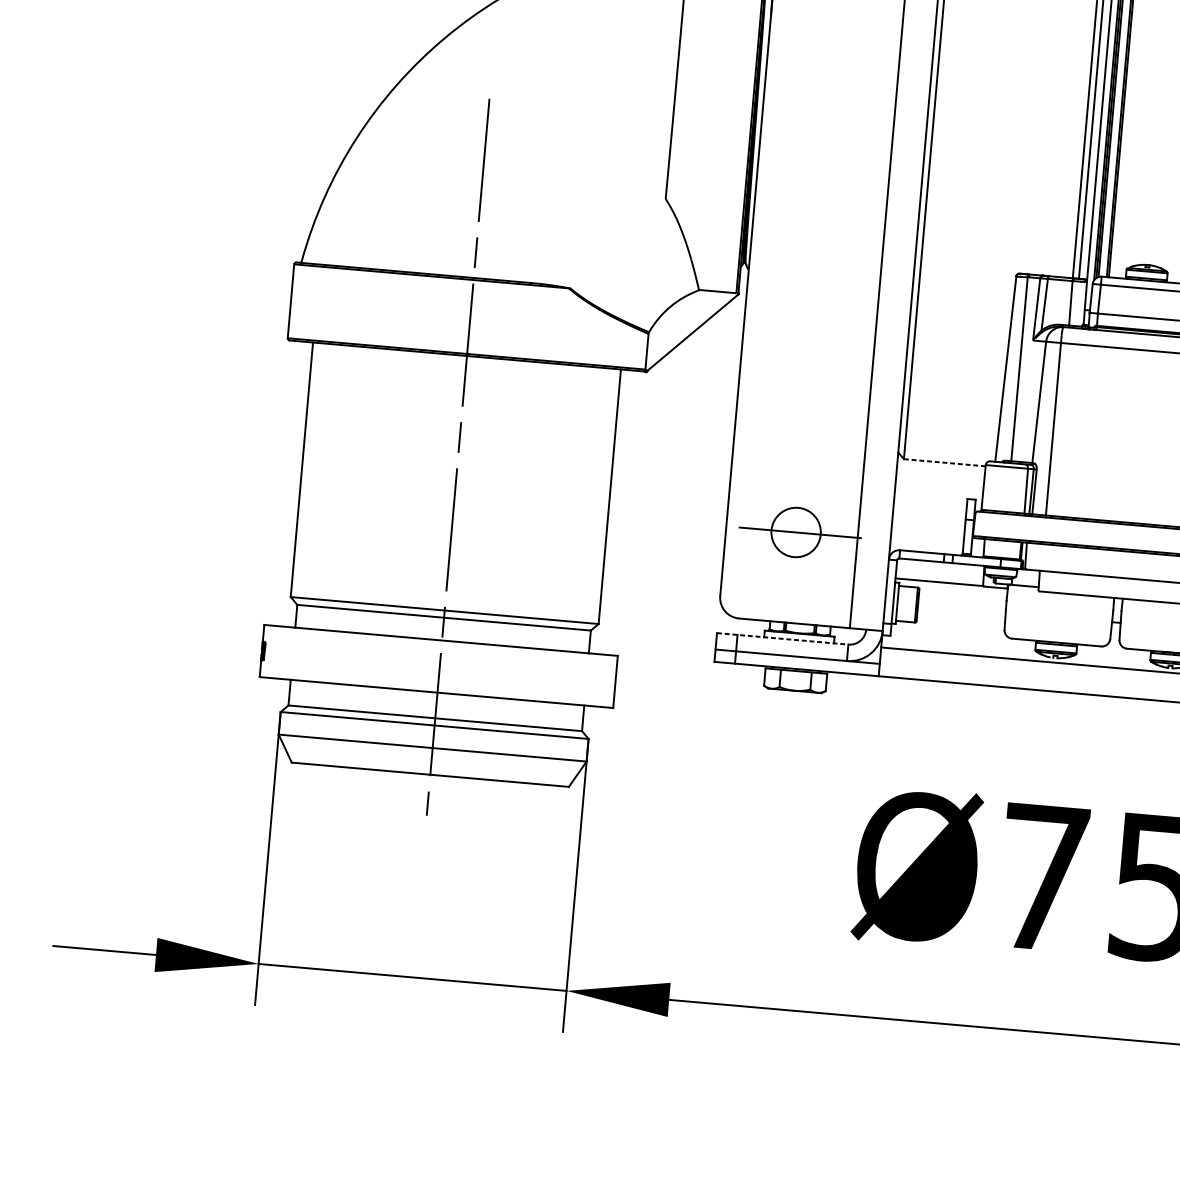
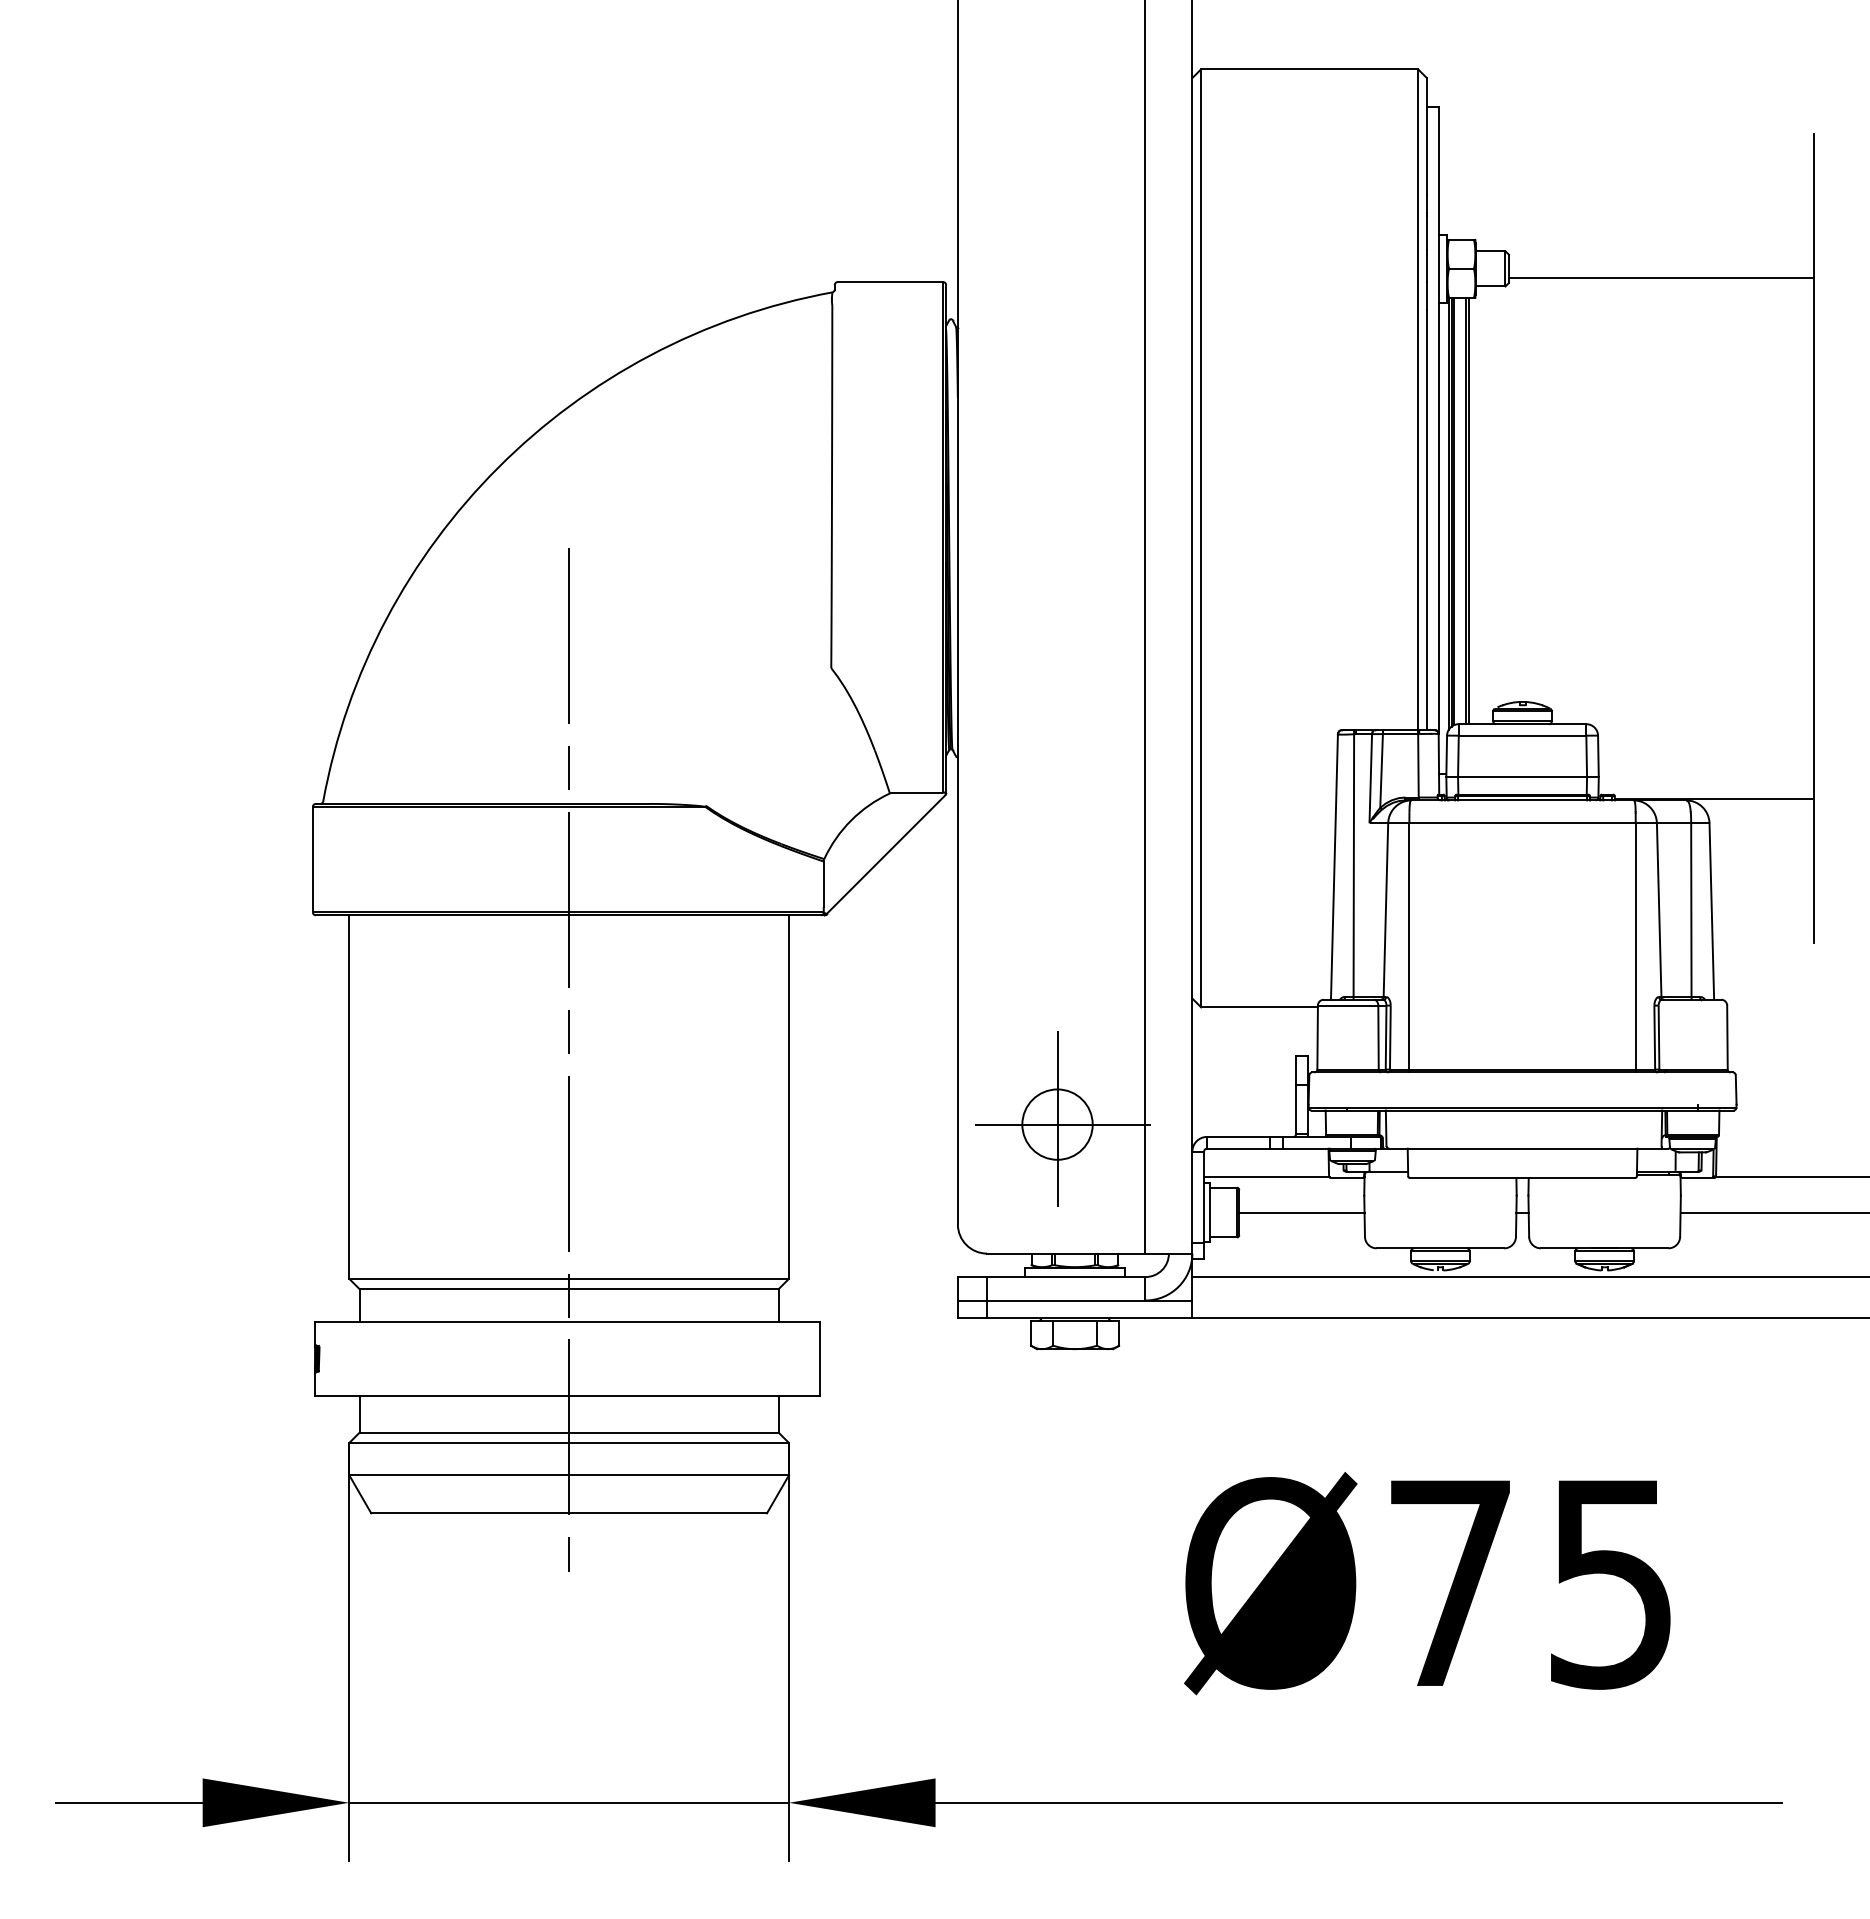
line: (945, 462) -> (1260, 1007), dashed -> solid
line: (796, 532) -> (1057, 1124), added
line: (961, 608) -> (1301, 1212), added
line: (782, 639) -> (1051, 1277), dashed -> solid

